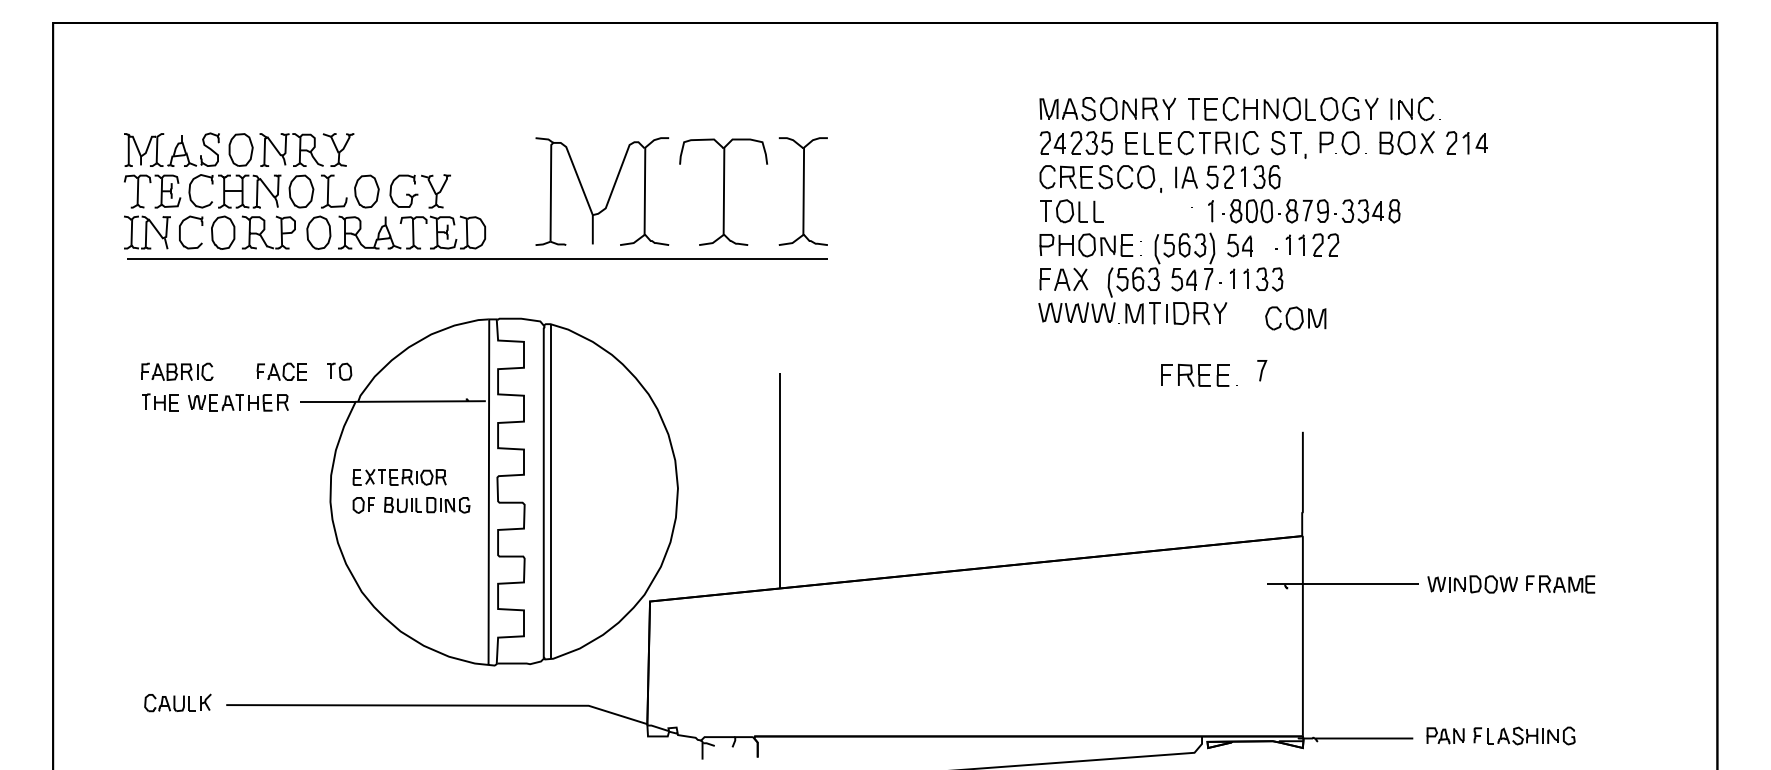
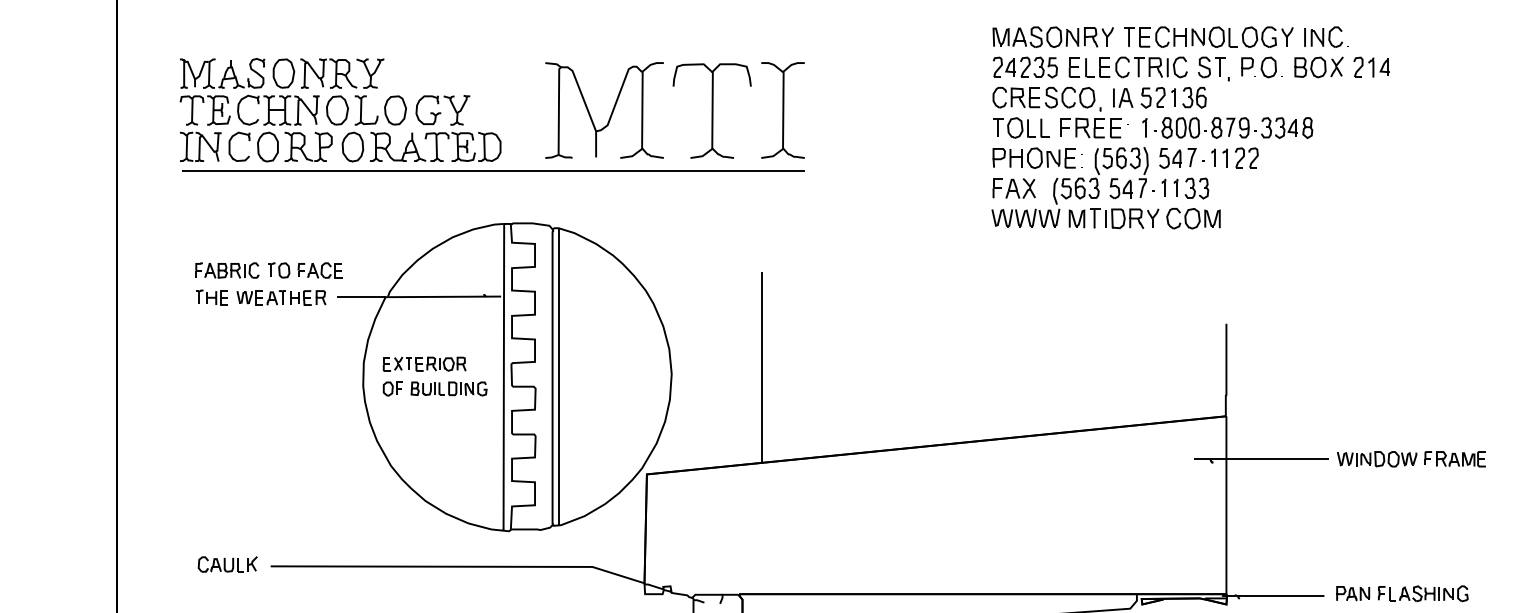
part: (1295, 318) -> (1193, 218), moved
line: (1262, 370) -> (1192, 157), moved
part: (339, 371) -> (278, 270), moved
part: (1199, 374) -> (1094, 127), moved

